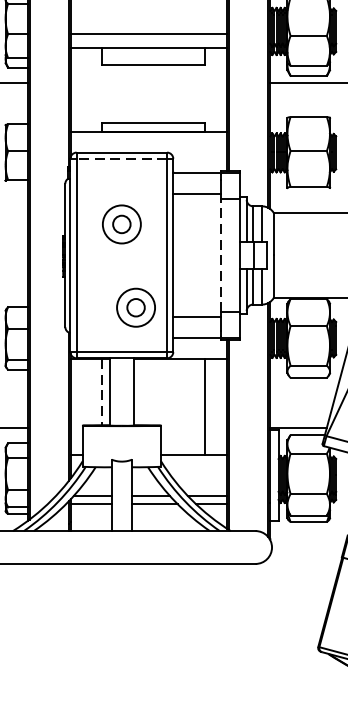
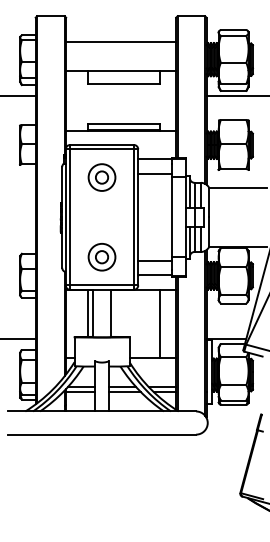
line: (149, 34) -> (121, 42), moved
line: (122, 159) -> (102, 149), dashed -> solid
part: (121, 224) -> (101, 177), moved
line: (220, 255) -> (171, 217), dashed -> solid
part: (135, 308) -> (101, 257), moved
line: (101, 393) -> (87, 314), dashed -> solid

